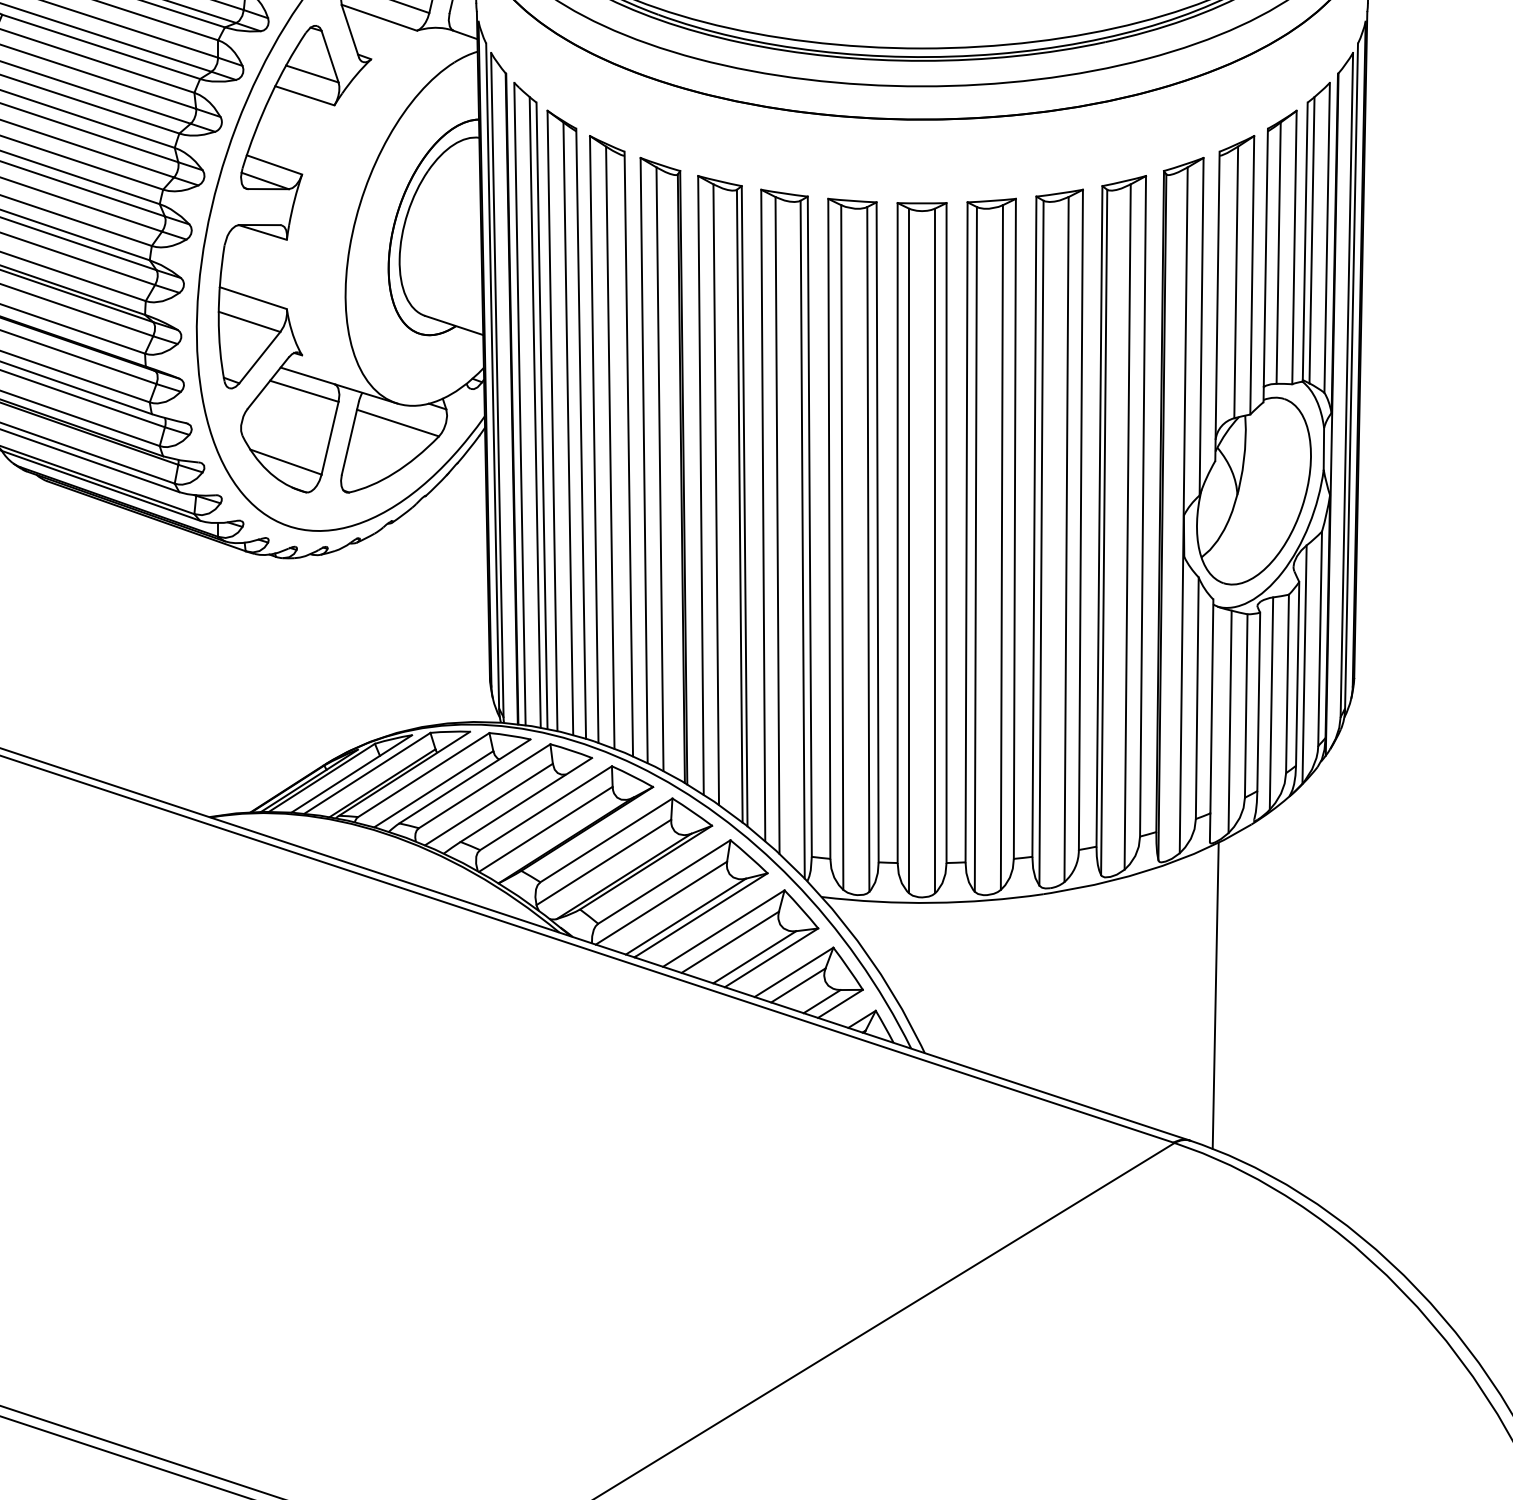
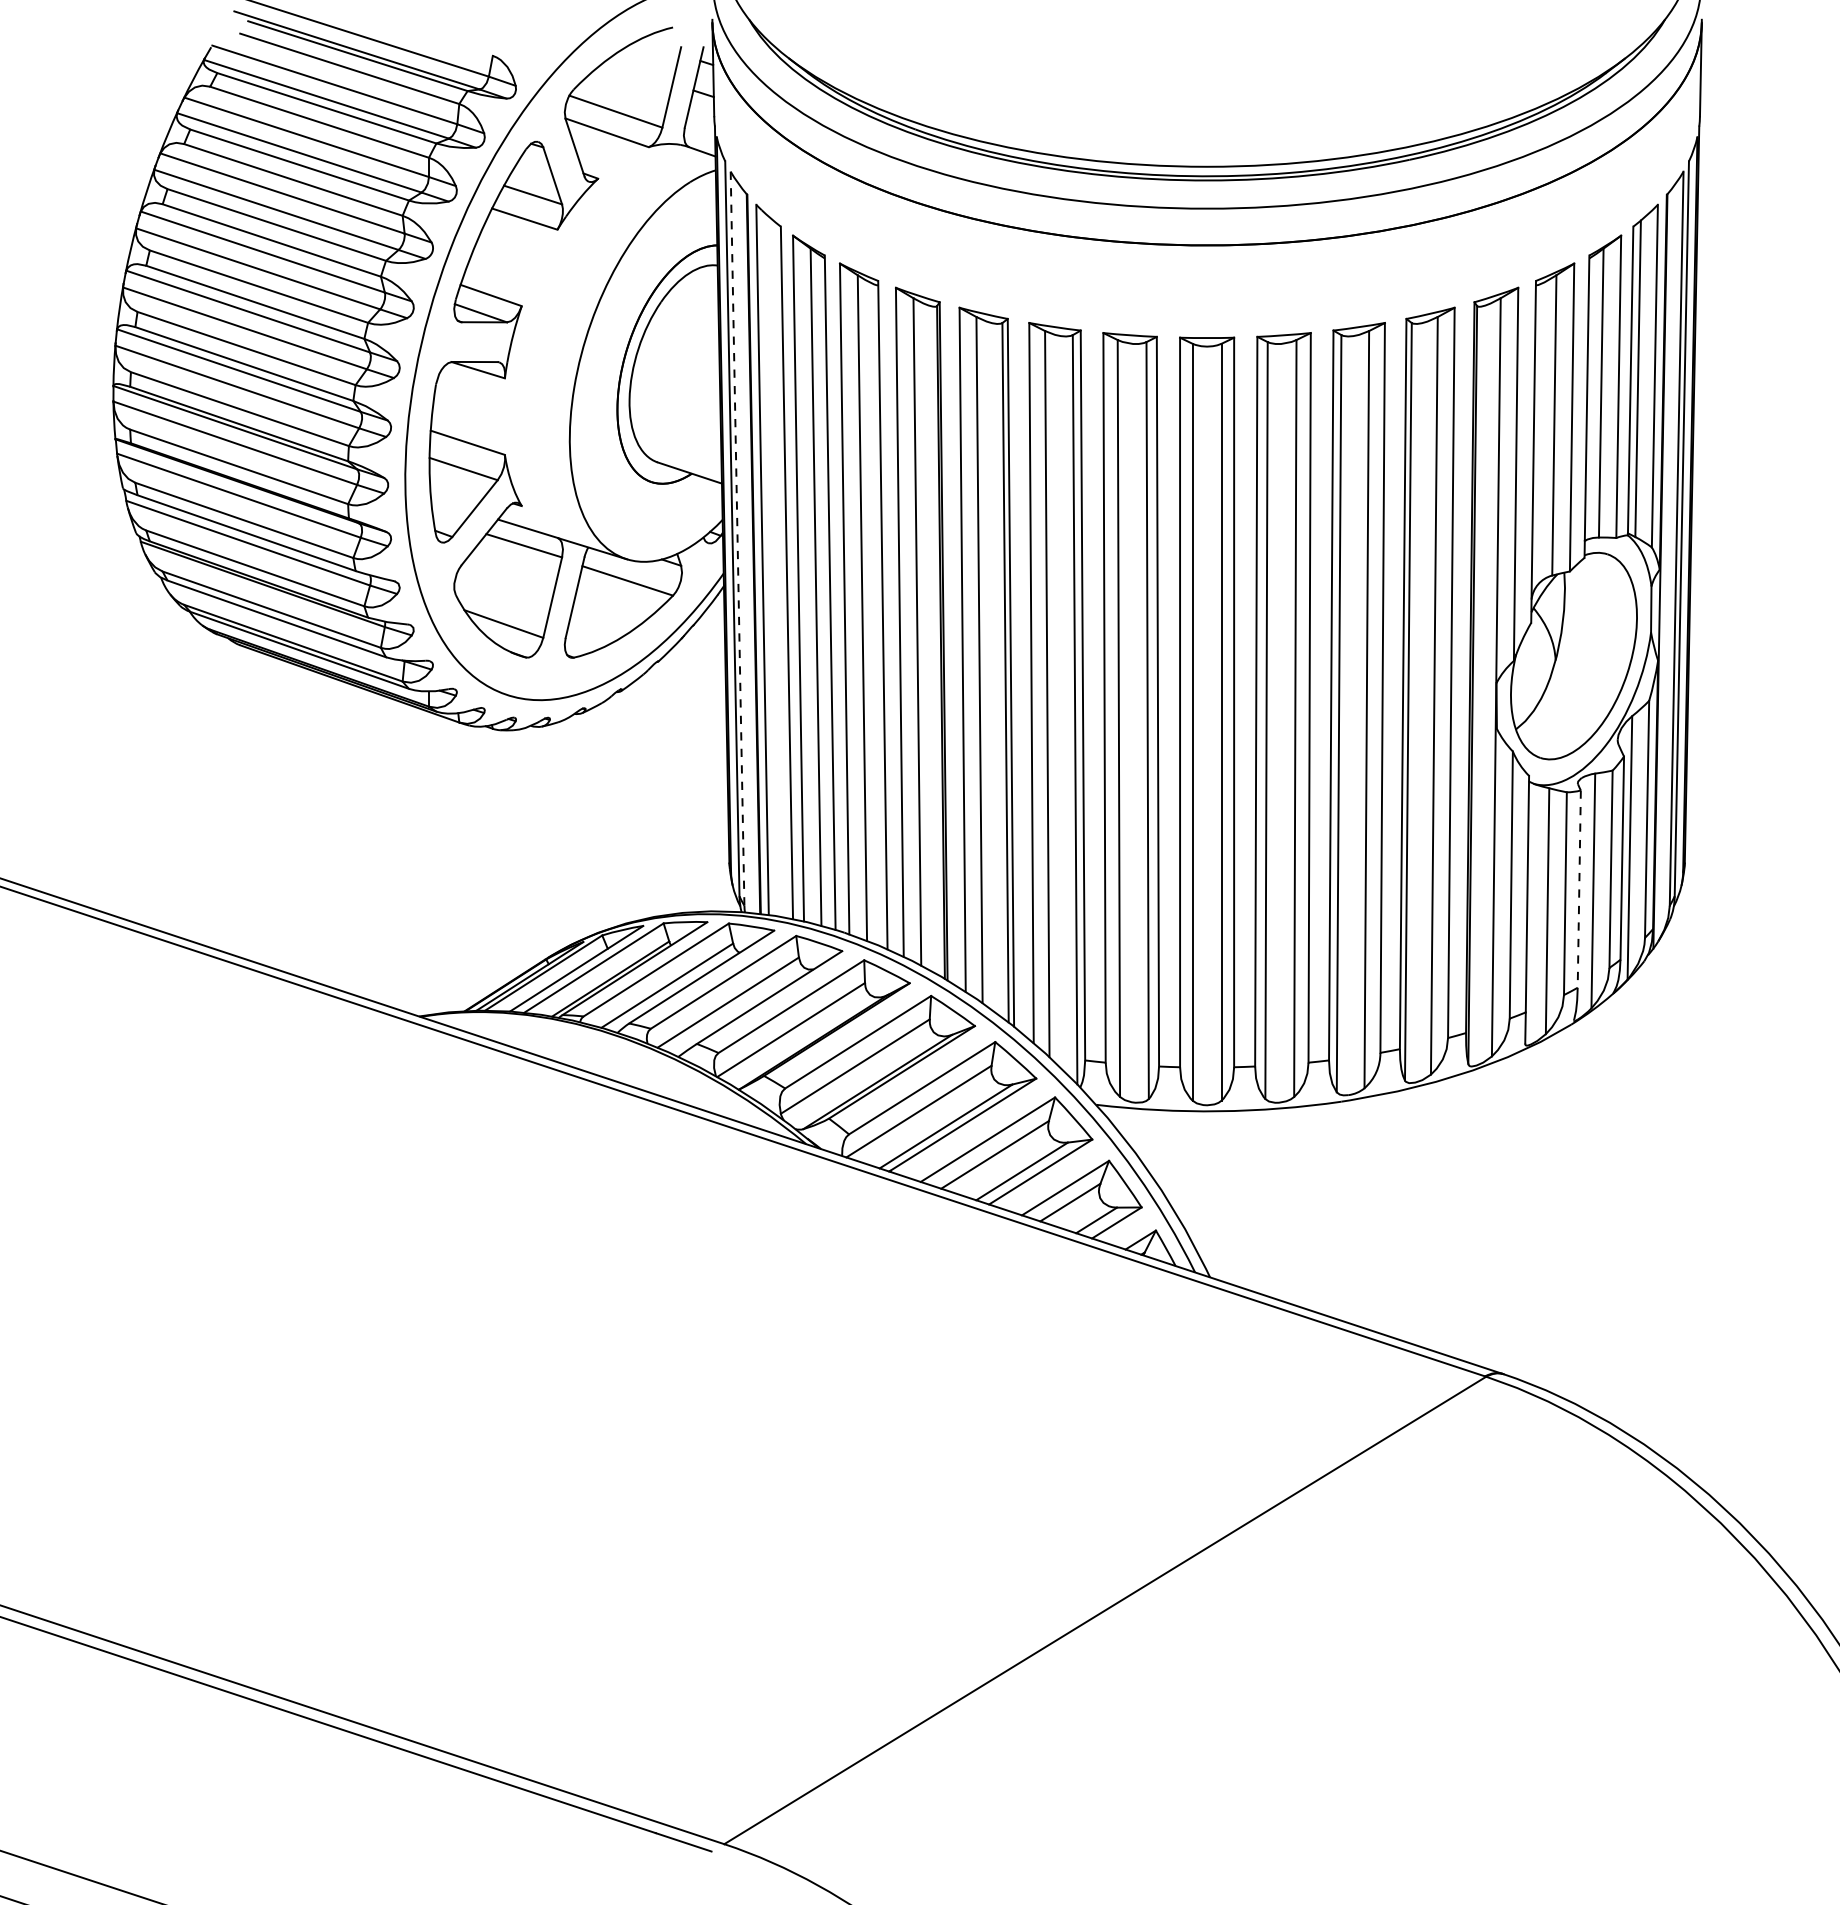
line: (497, 385) -> (737, 539), solid -> dashed
line: (535, 411) -> (779, 568), removed
line: (1258, 702) -> (1579, 889), solid -> dashed
line: (1215, 995) -> (1531, 1213), removed

